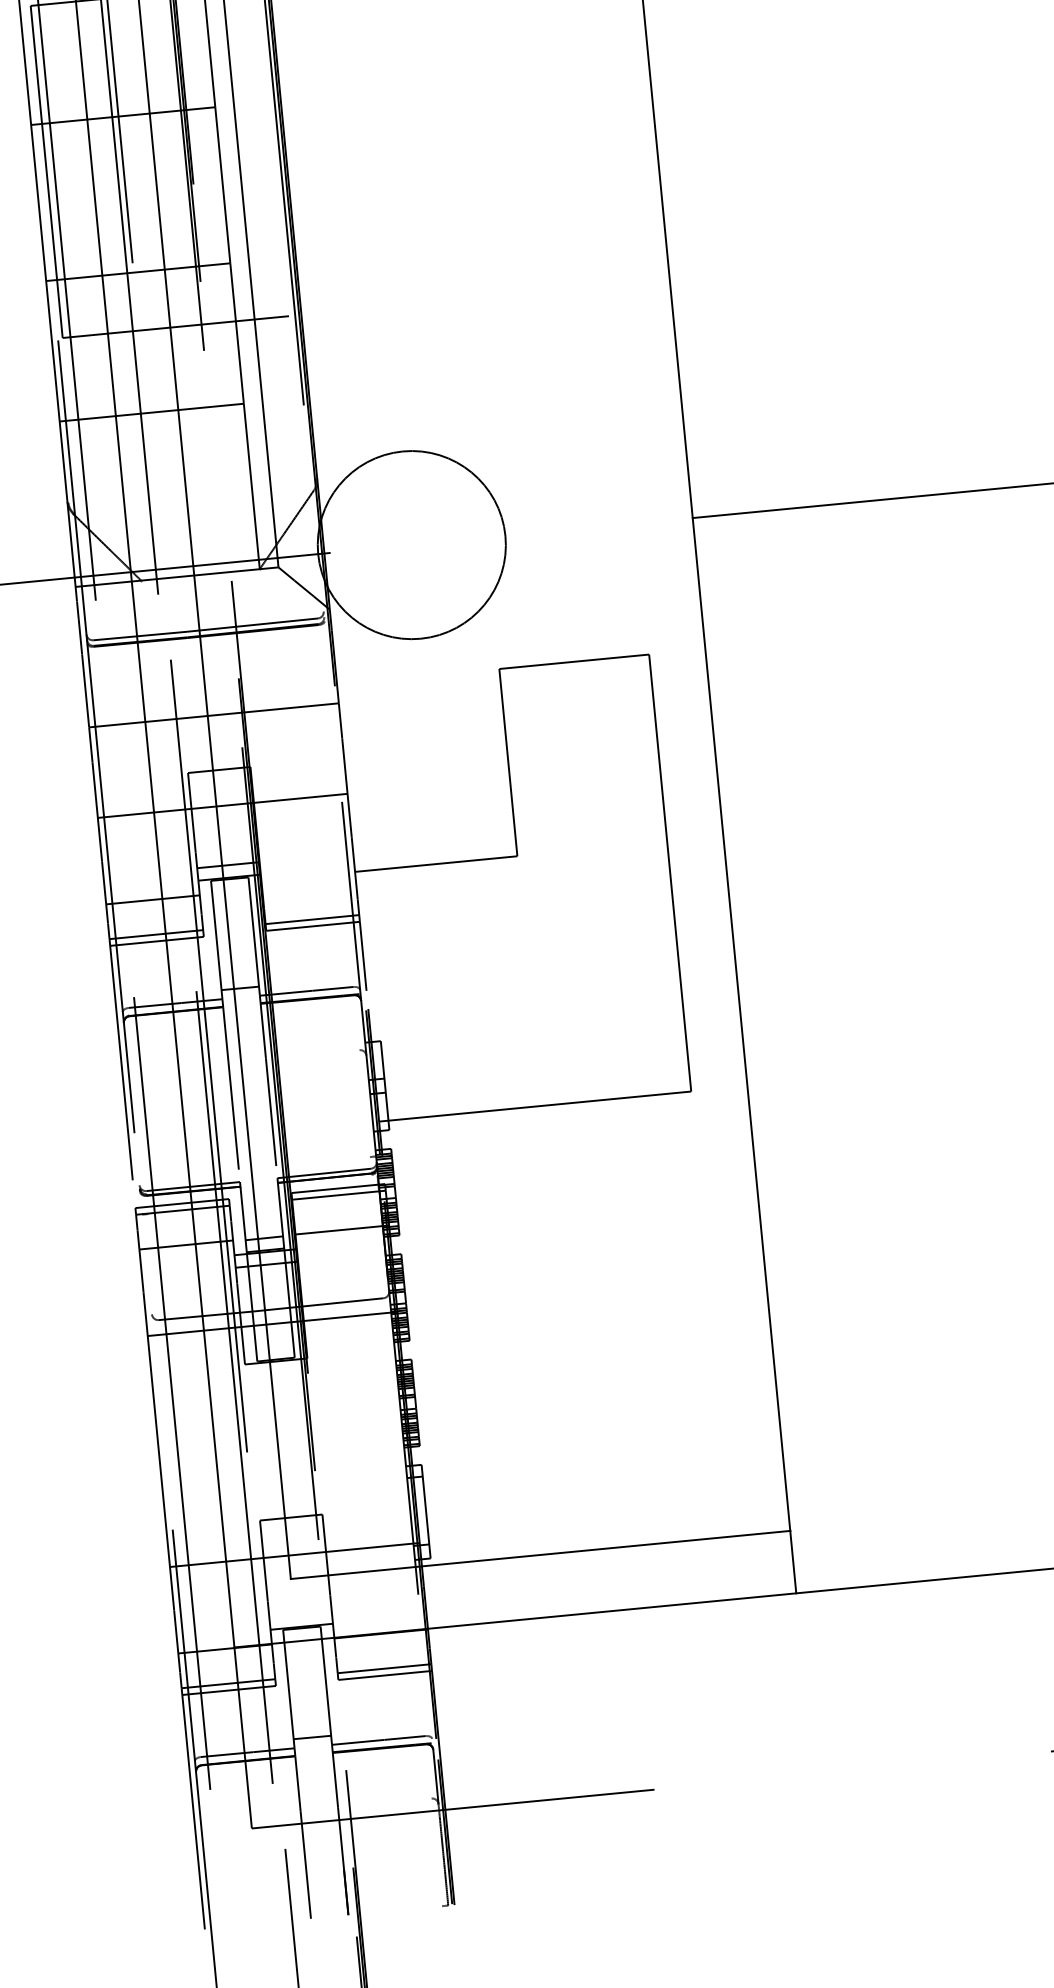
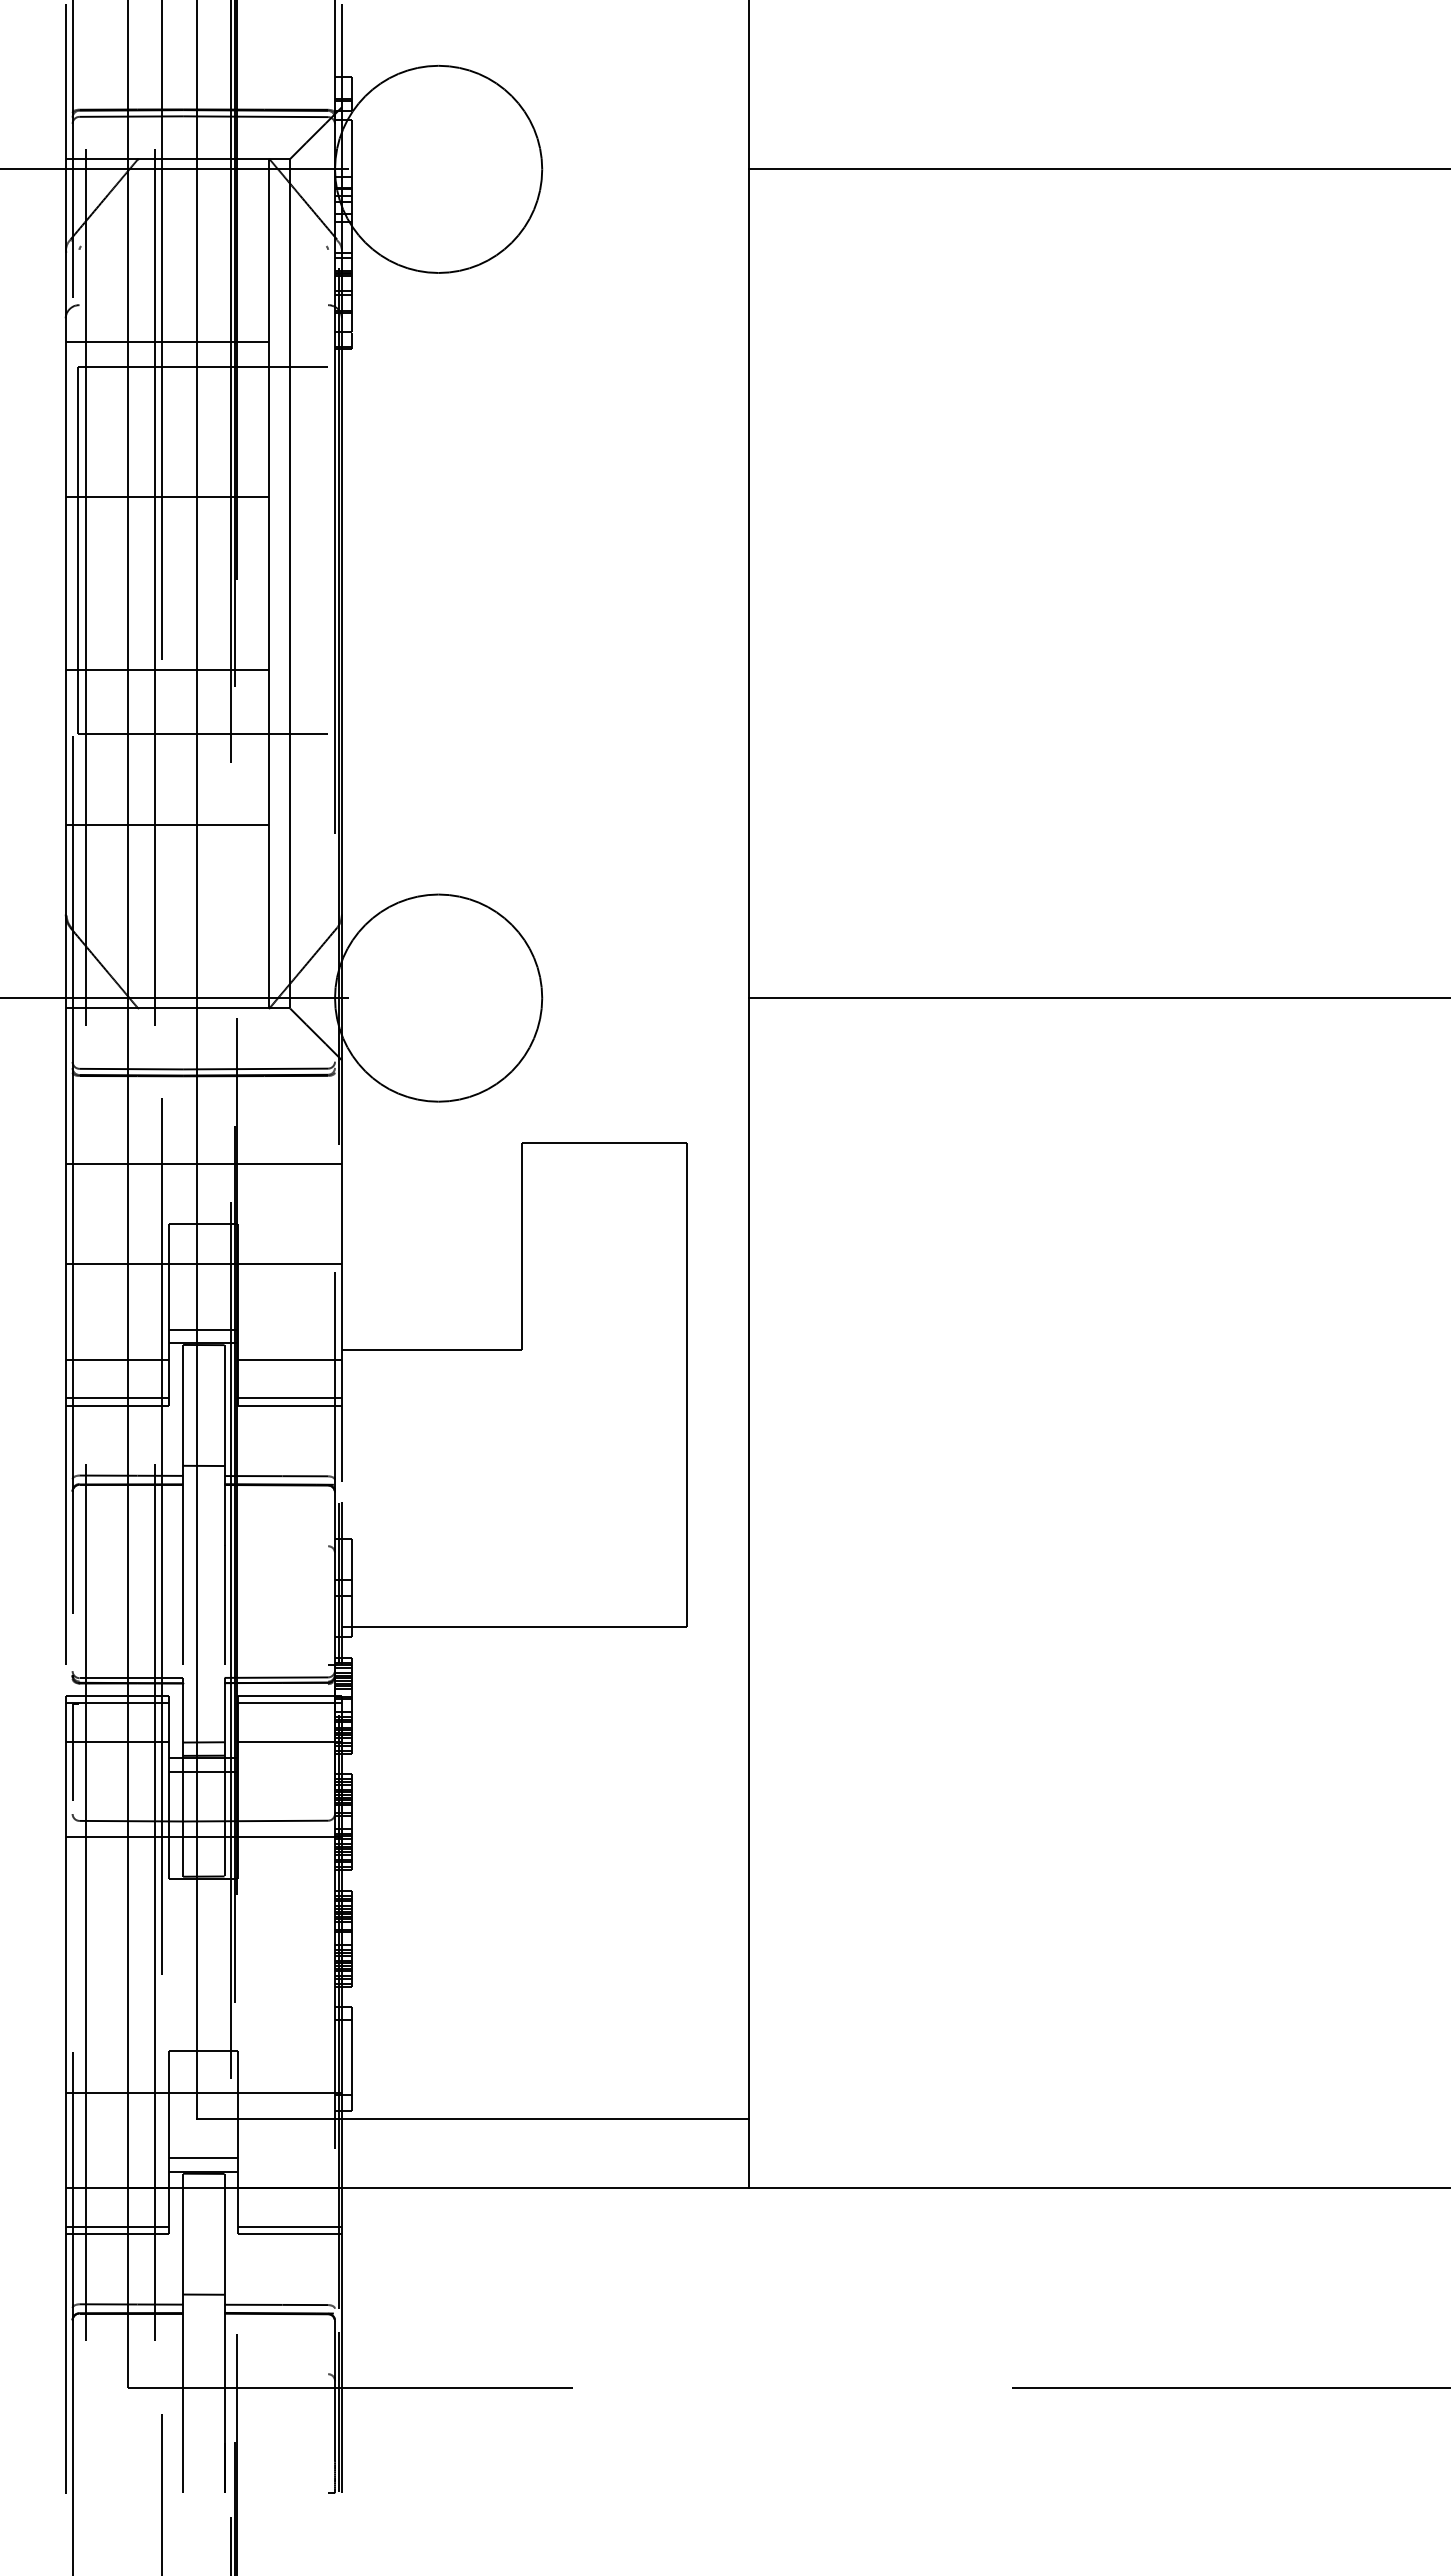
line: (308, 884) -> (289, 1359), added
line: (146, 1257) -> (72, 1751), added
line: (300, 1614) -> (203, 2158), added

